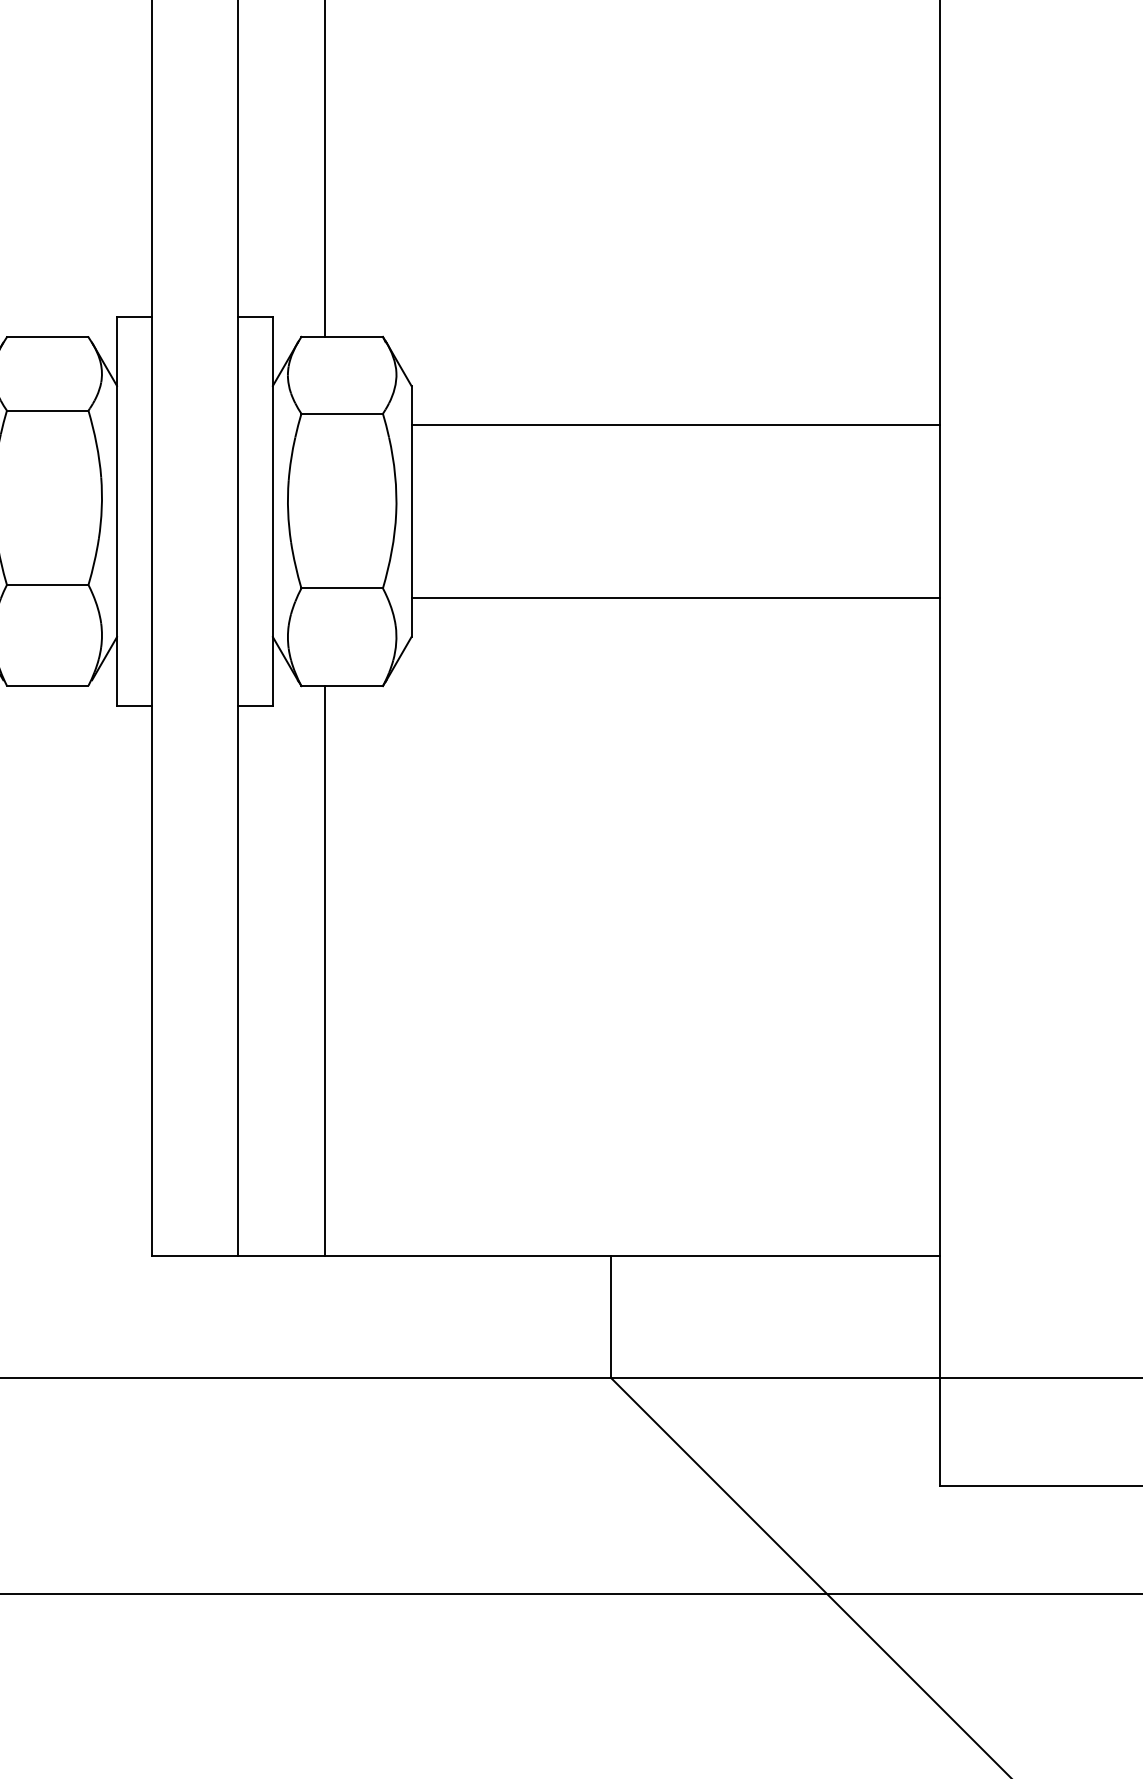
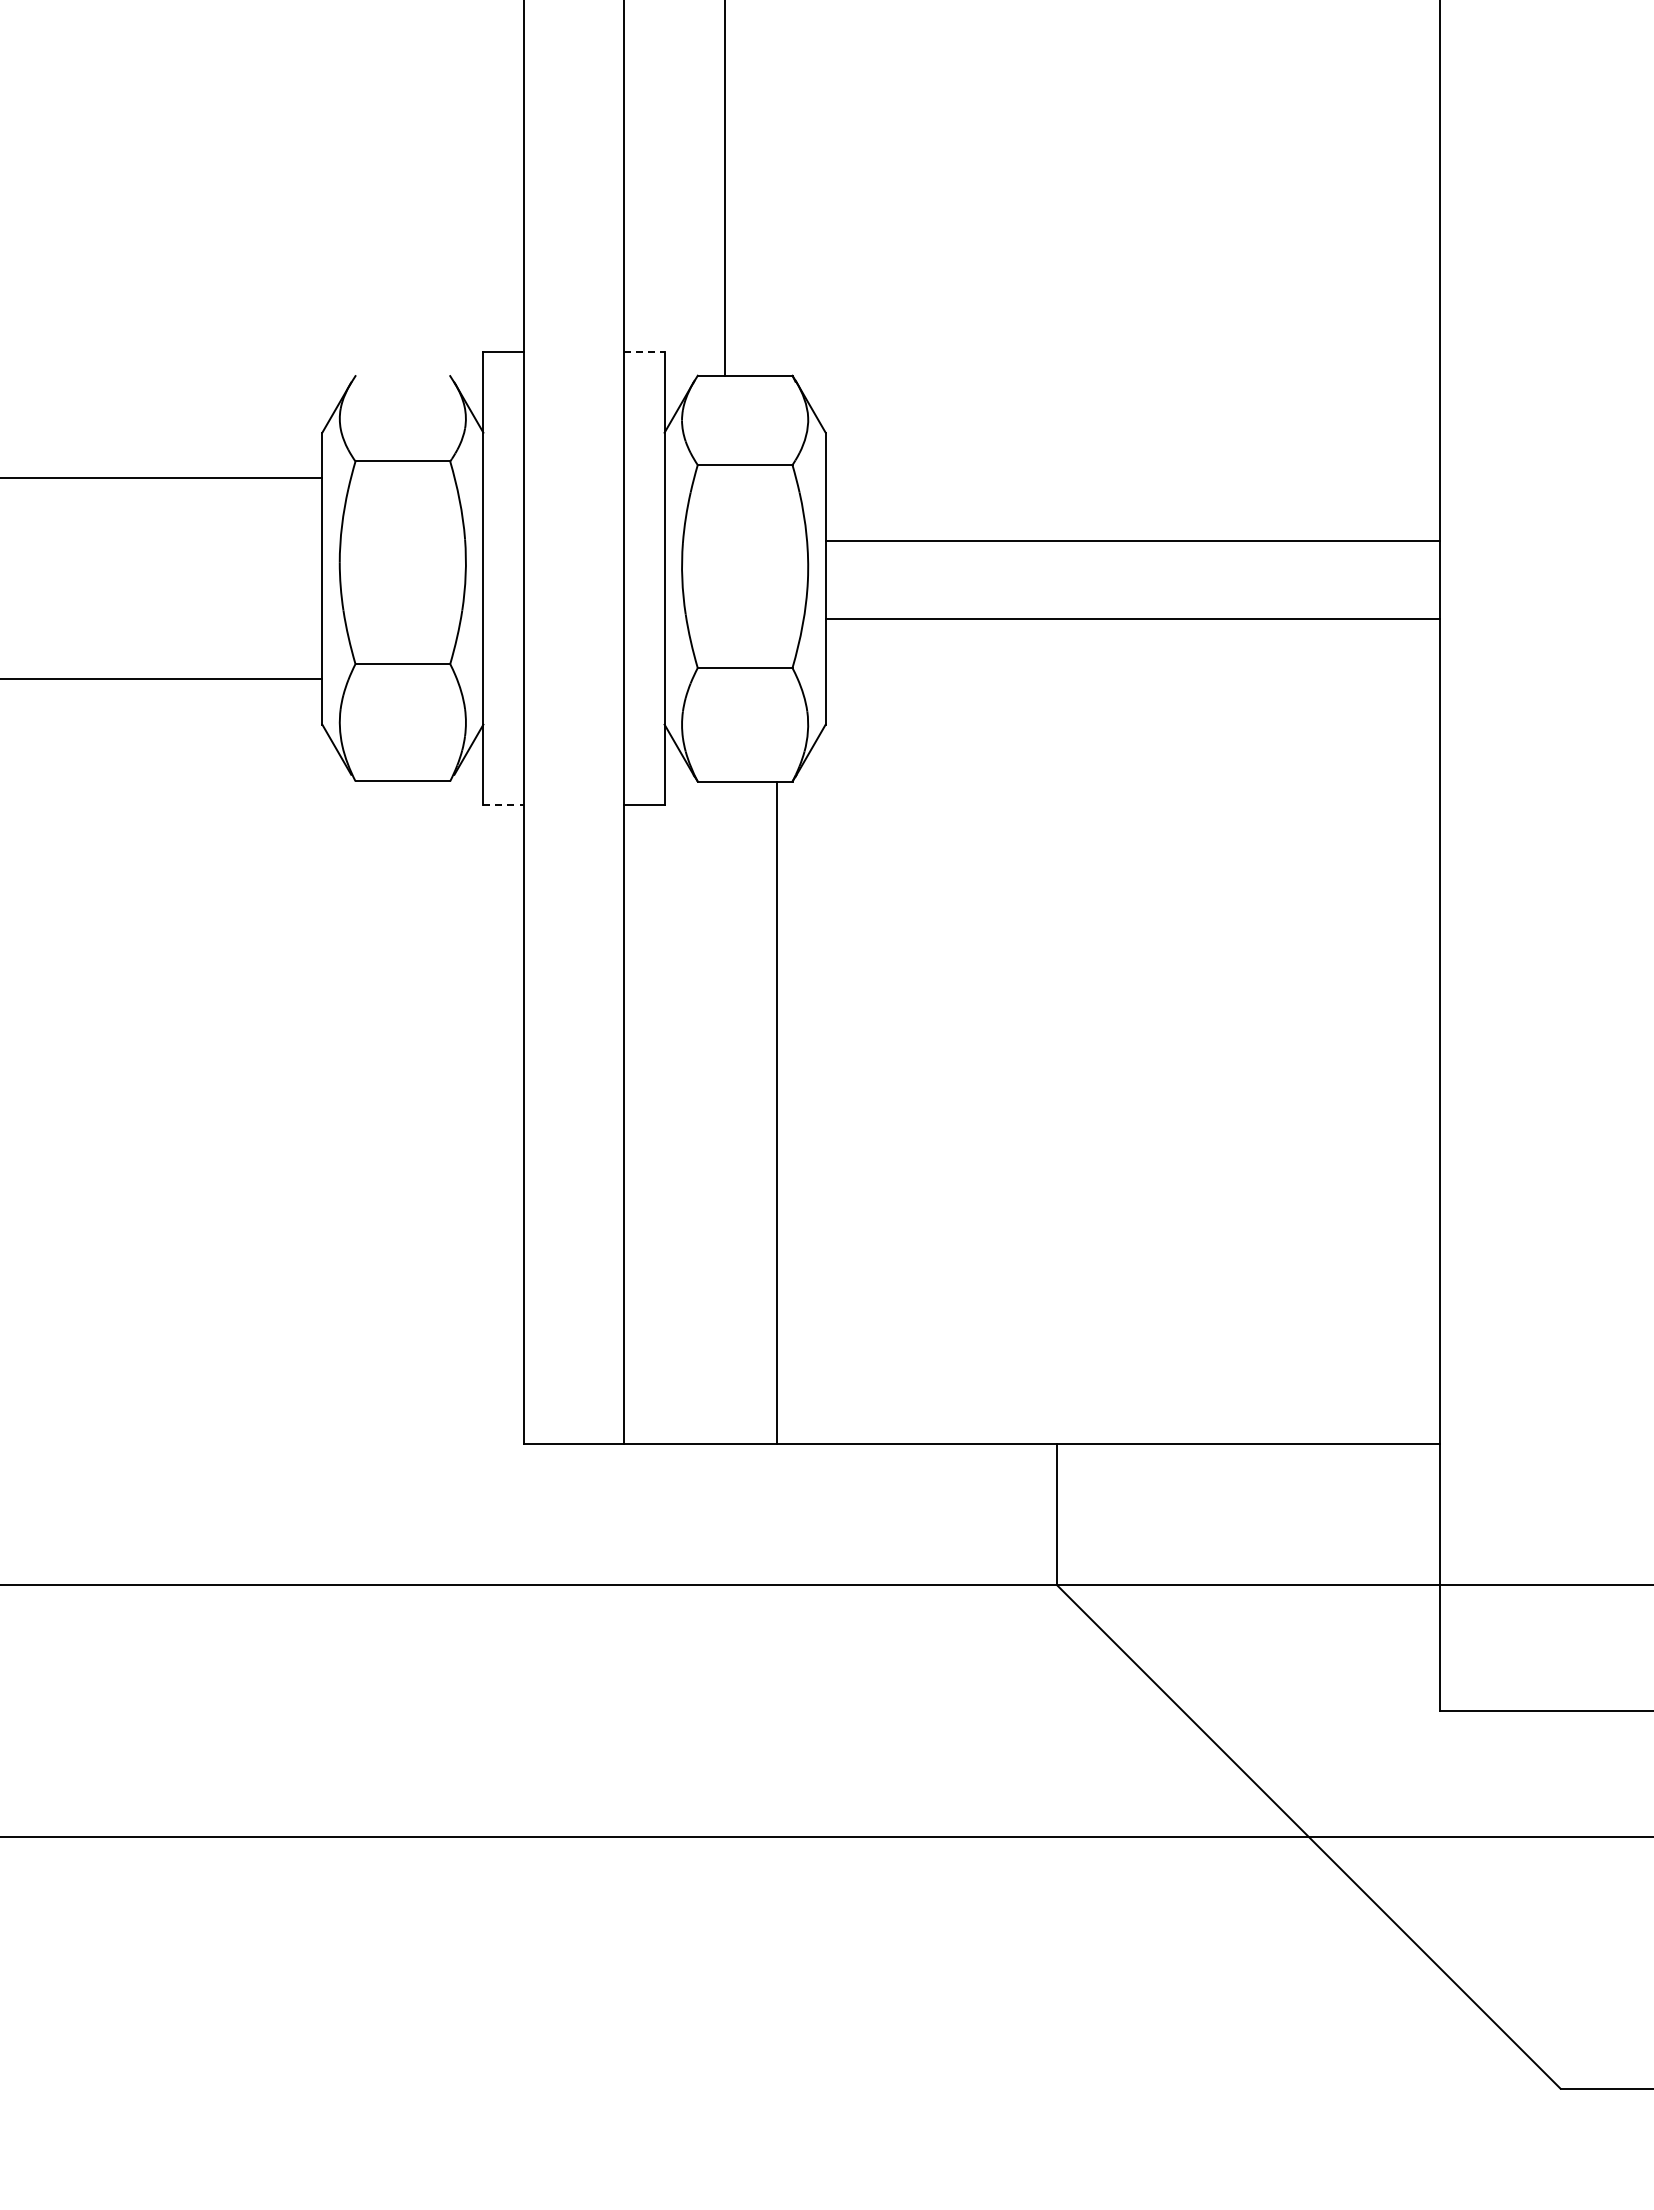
line: (255, 316) -> (644, 352), solid -> dashed
line: (47, 337) -> (402, 376), removed
line: (675, 425) -> (1132, 541), moved
line: (675, 598) -> (1132, 619), moved
line: (135, 706) -> (504, 805), solid -> dashed
line: (325, 970) -> (777, 1112), moved

